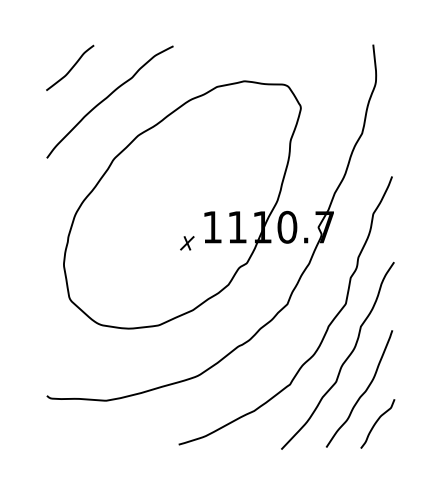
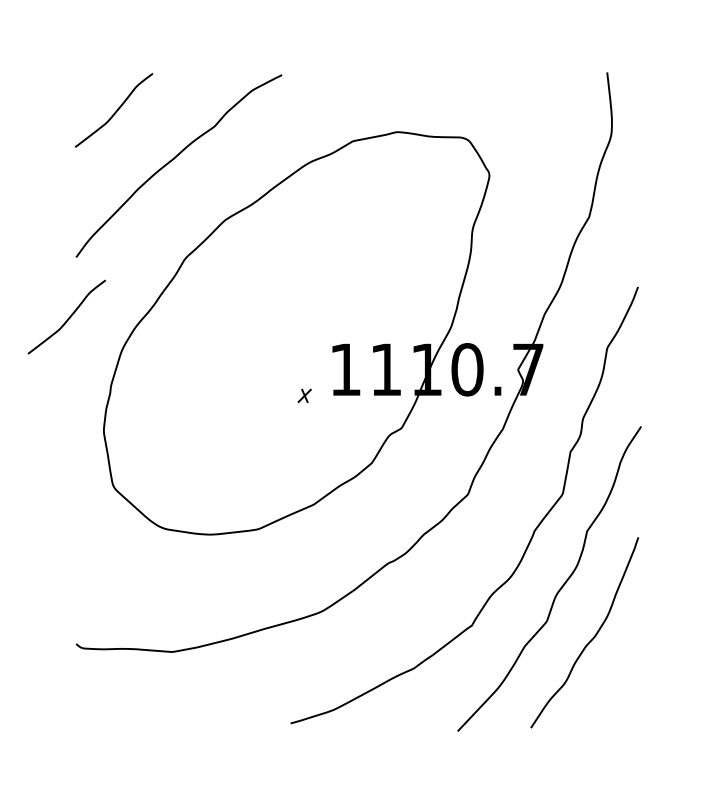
curve: (42, 194) -> (68, 316), added
part: (187, 243) -> (304, 396), size x0.6
curve: (377, 422) -> (614, 687), removed

